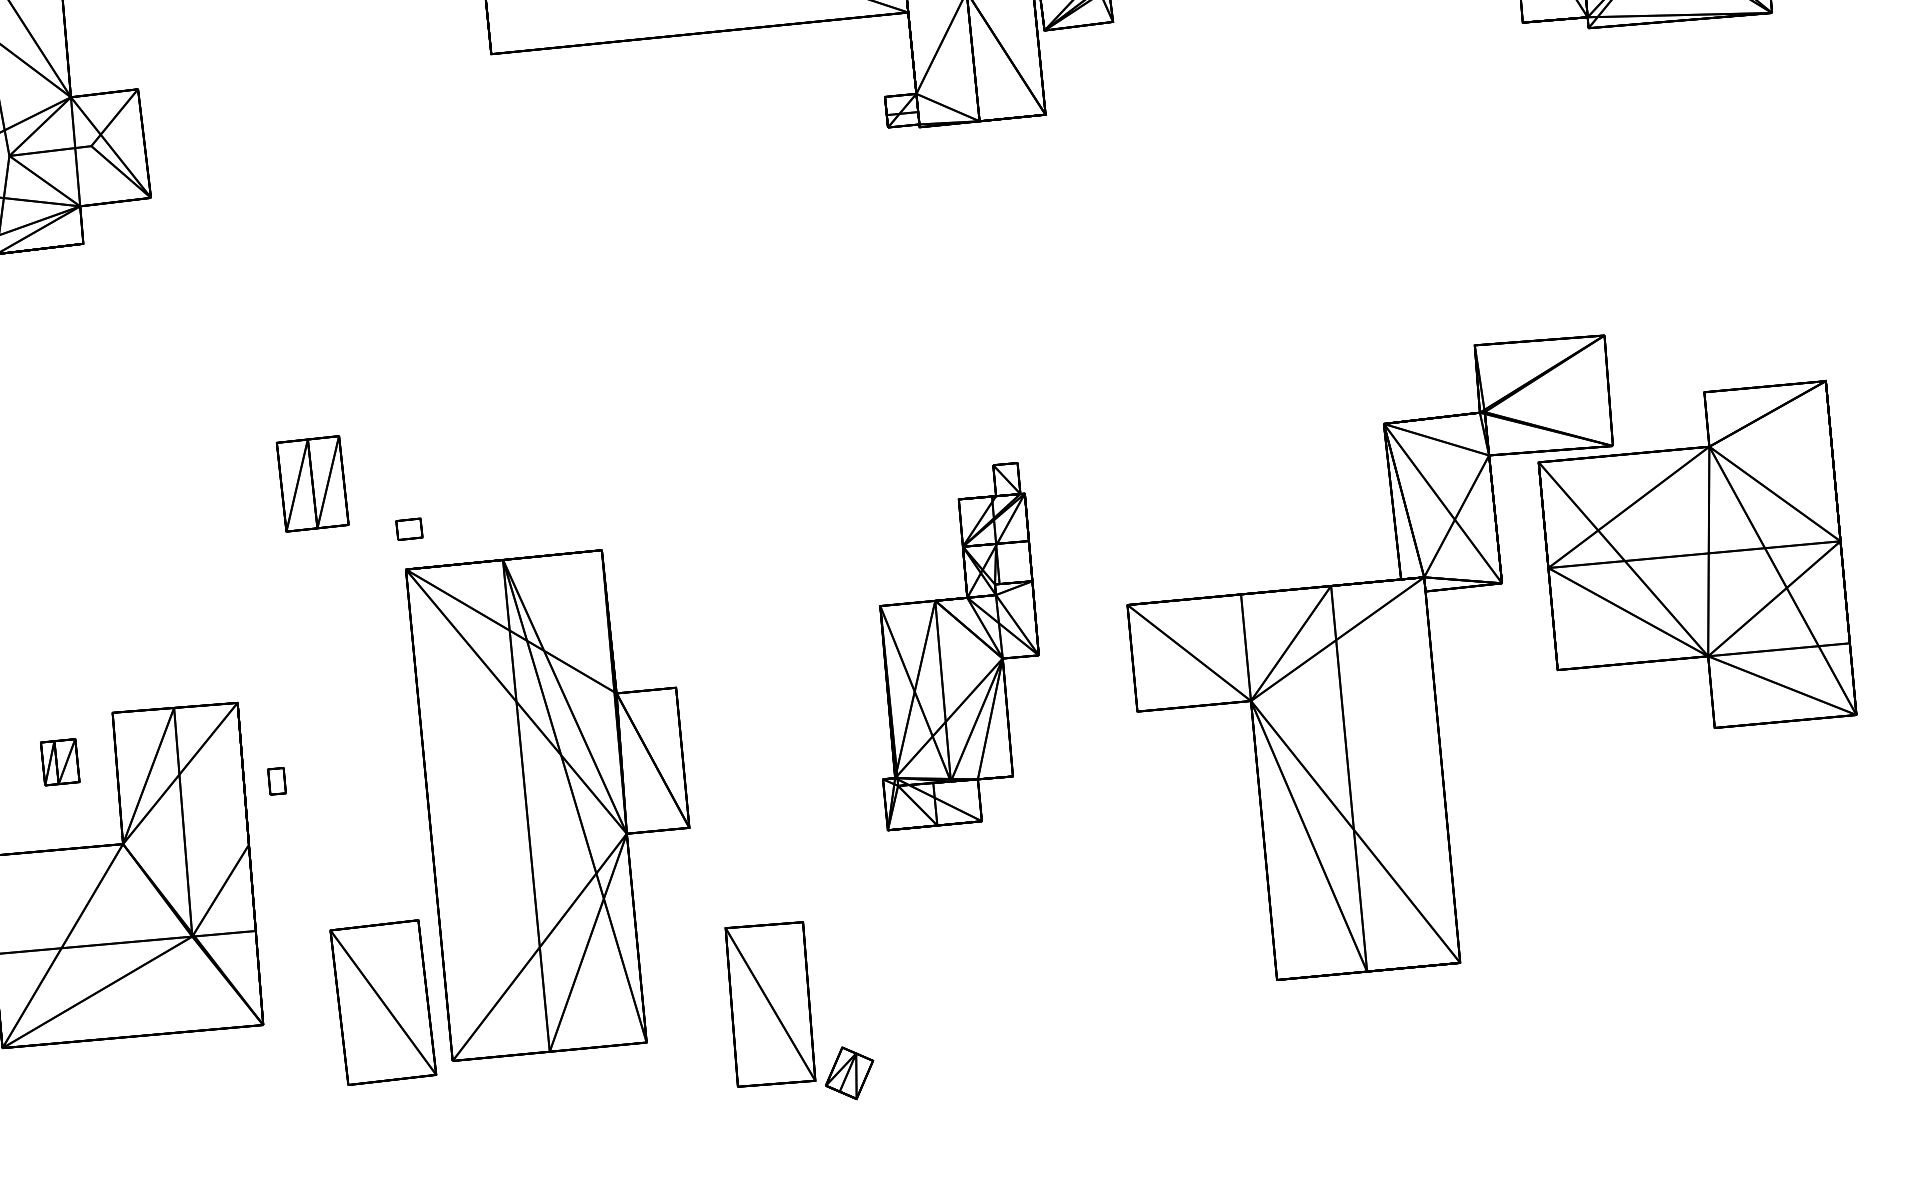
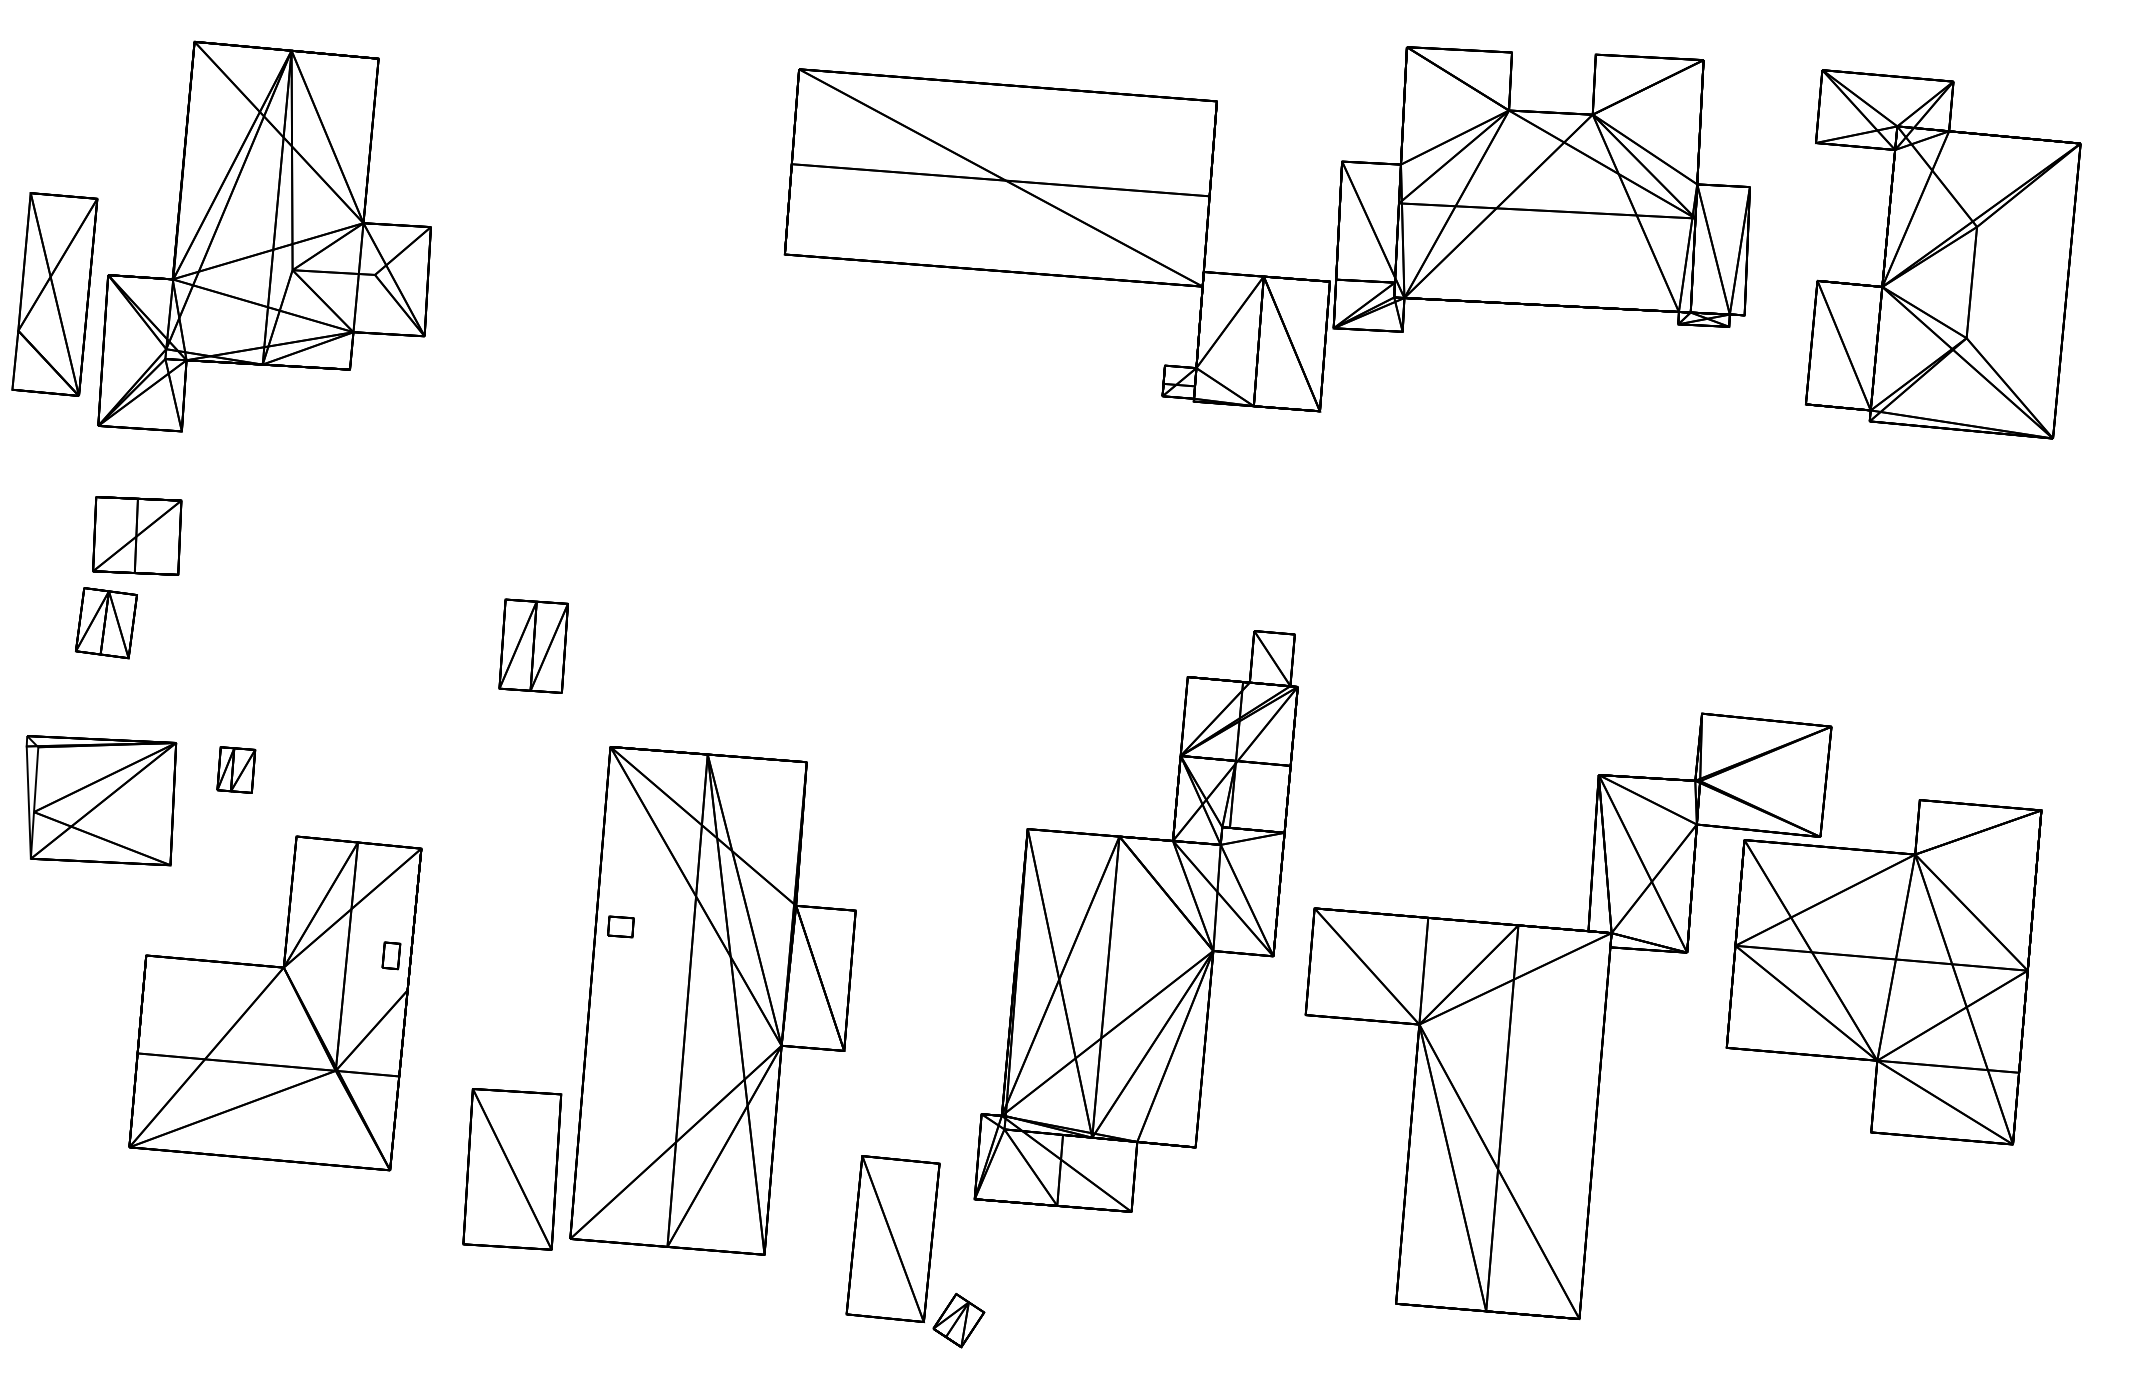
part: (408, 528) -> (620, 926), moved
part: (953, 649) -> (1135, 921), size x1.67
part: (60, 761) -> (236, 769), moved
part: (277, 781) -> (391, 955), moved

